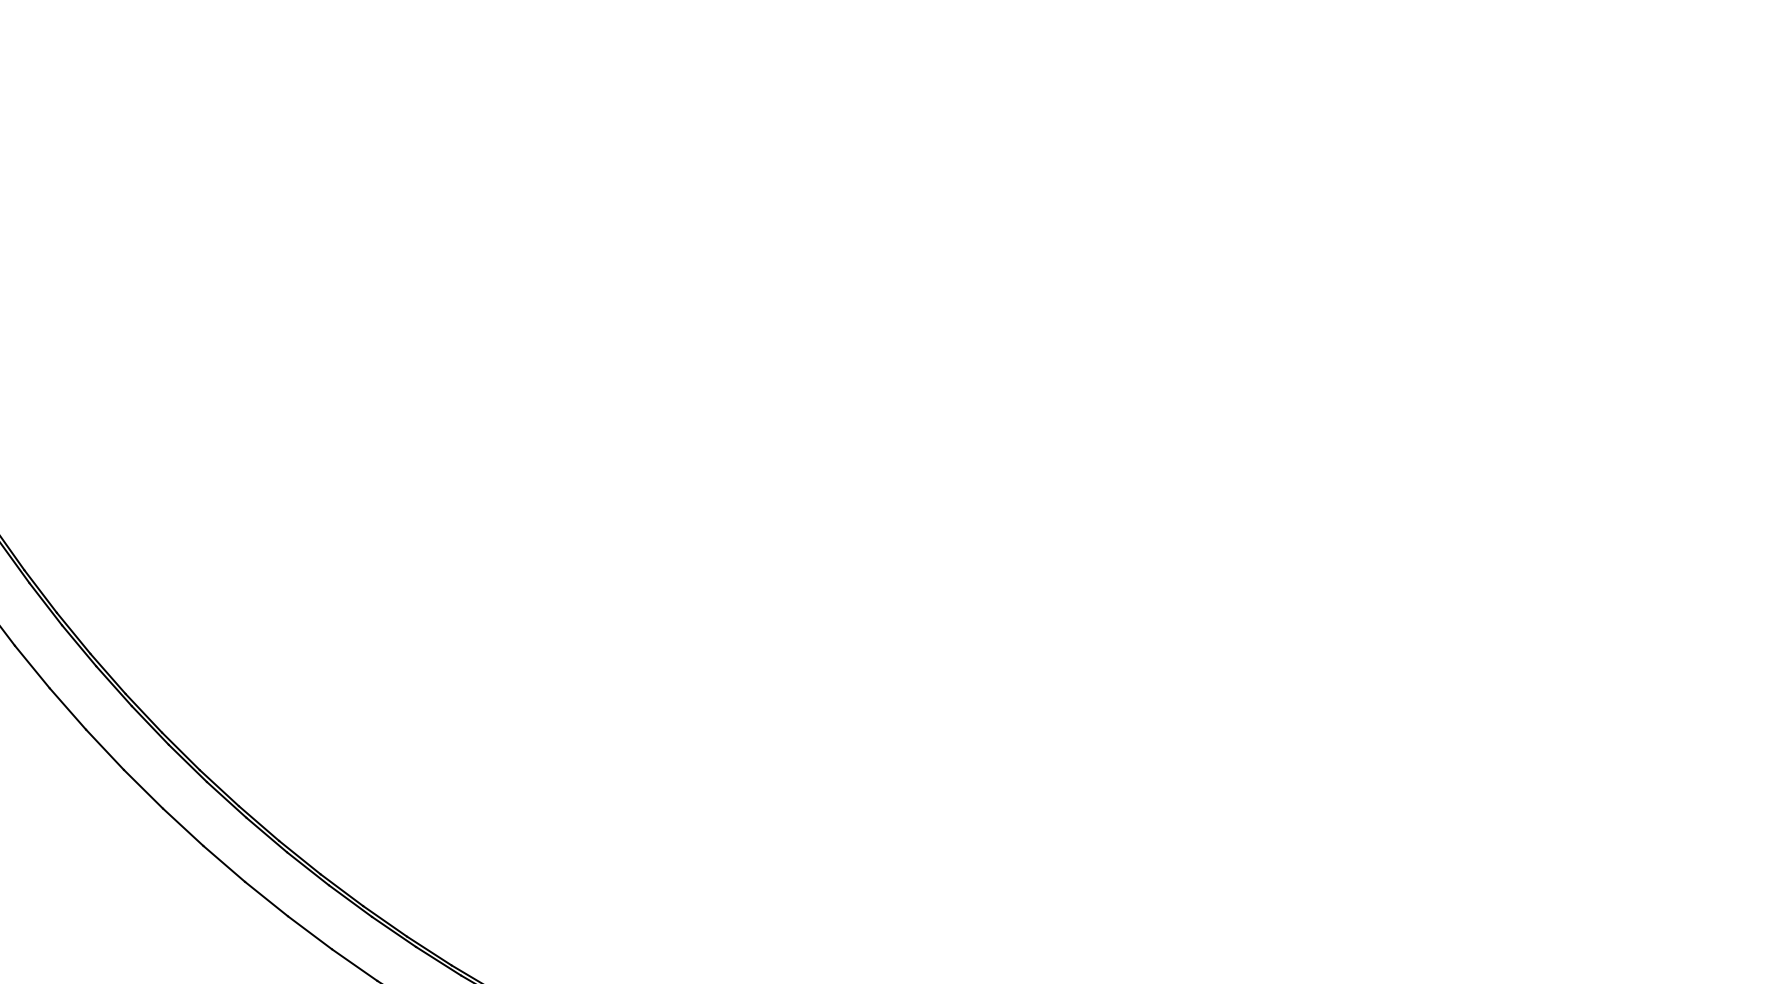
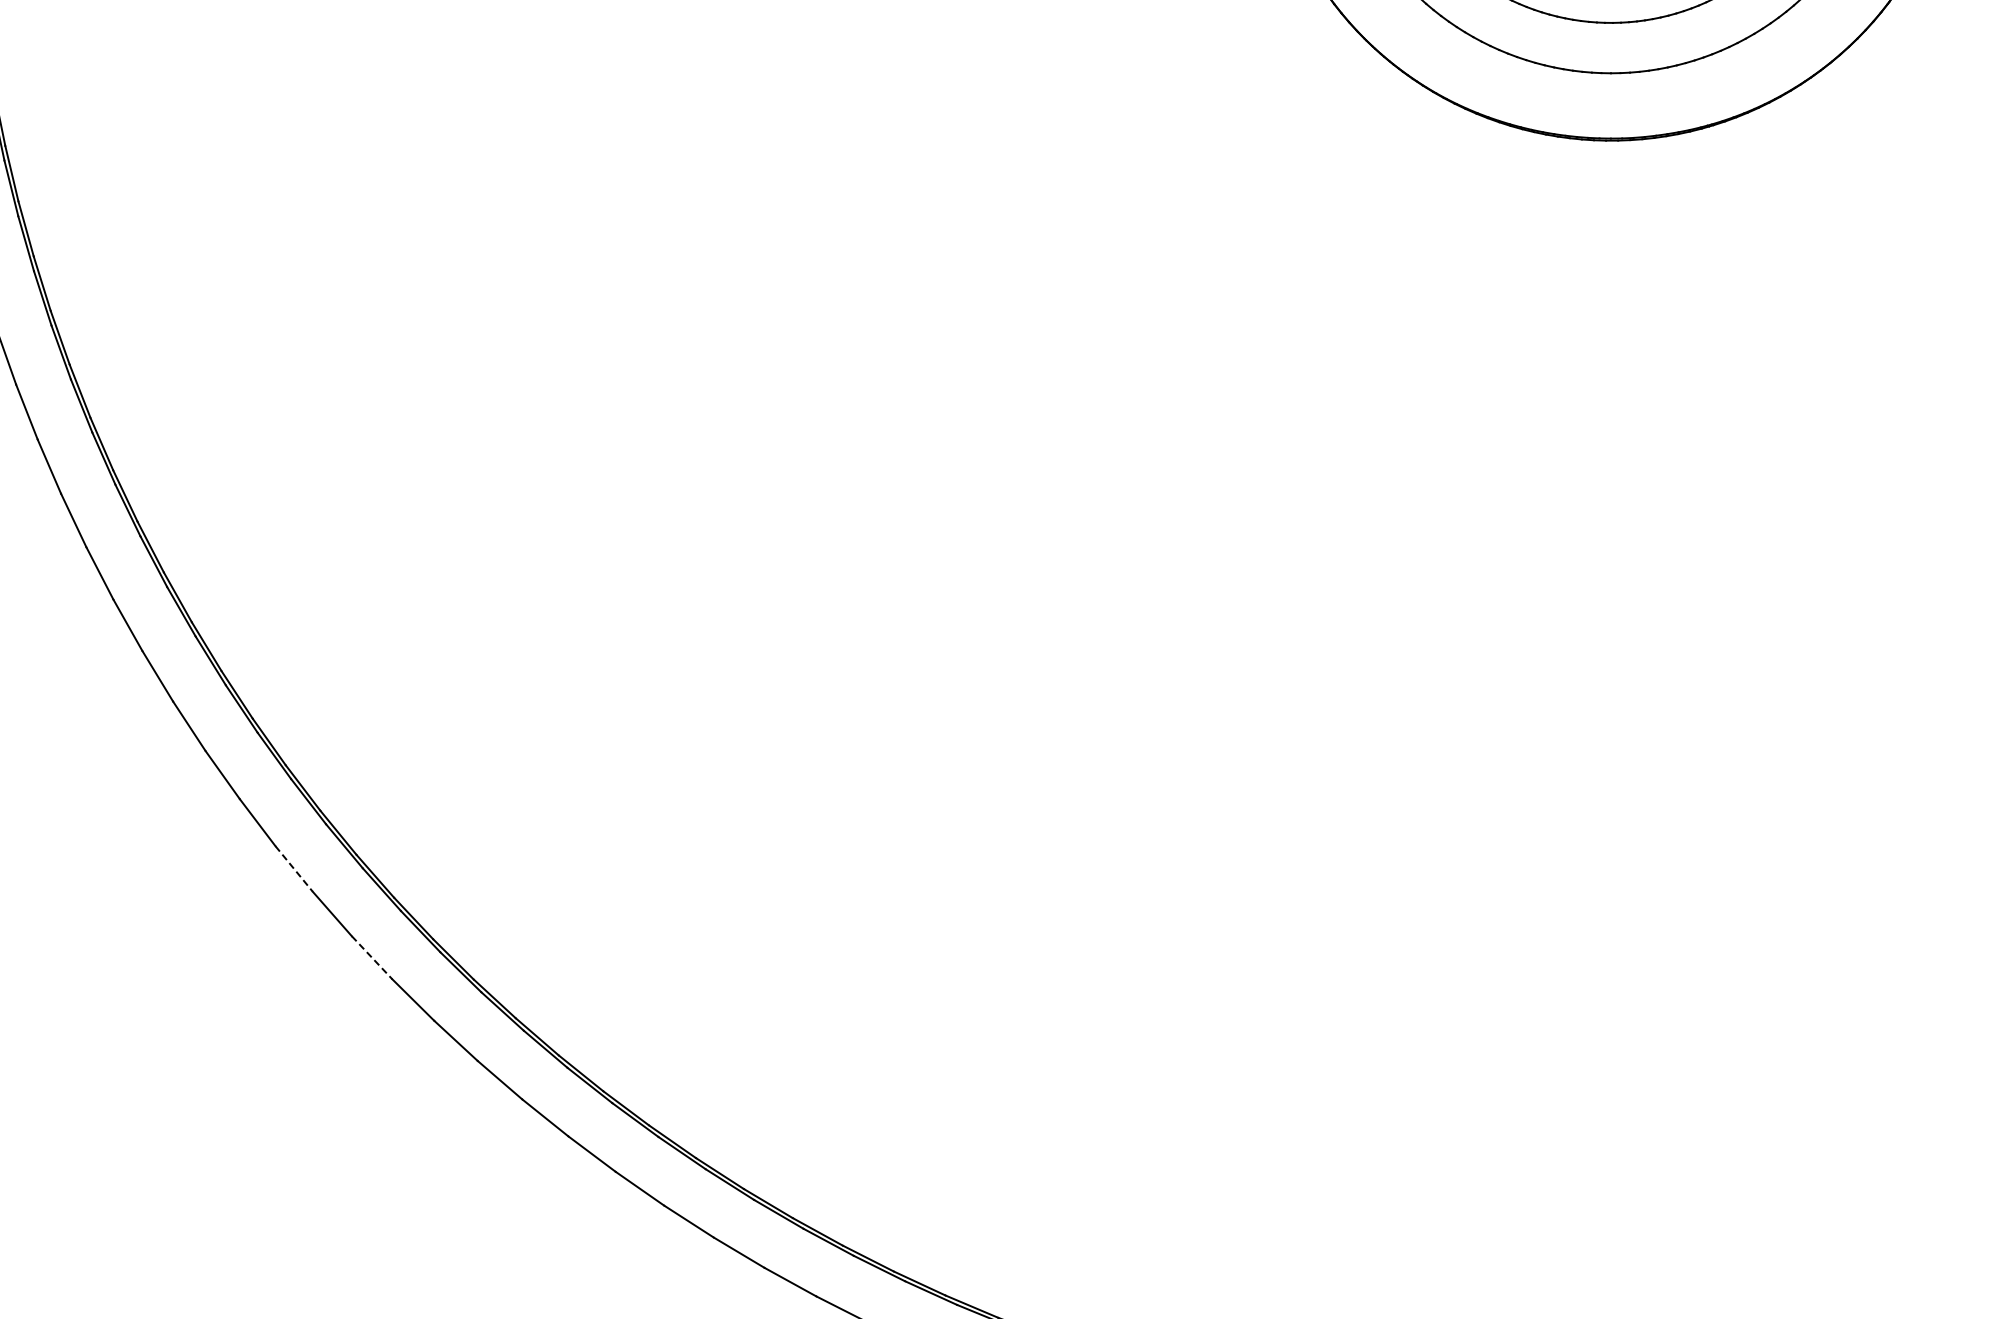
line: (32, 666) -> (294, 868), solid -> dashed
line: (105, 749) -> (372, 957), solid -> dashed

